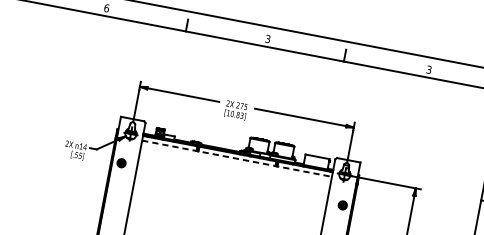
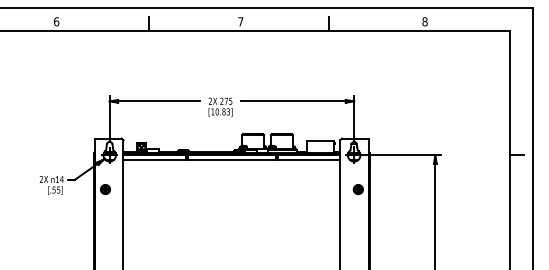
text: (267, 38) -> (240, 21), 3 -> 7
text: (428, 69) -> (424, 21), 3 -> 8
line: (237, 159) -> (232, 160), dashed -> solid

